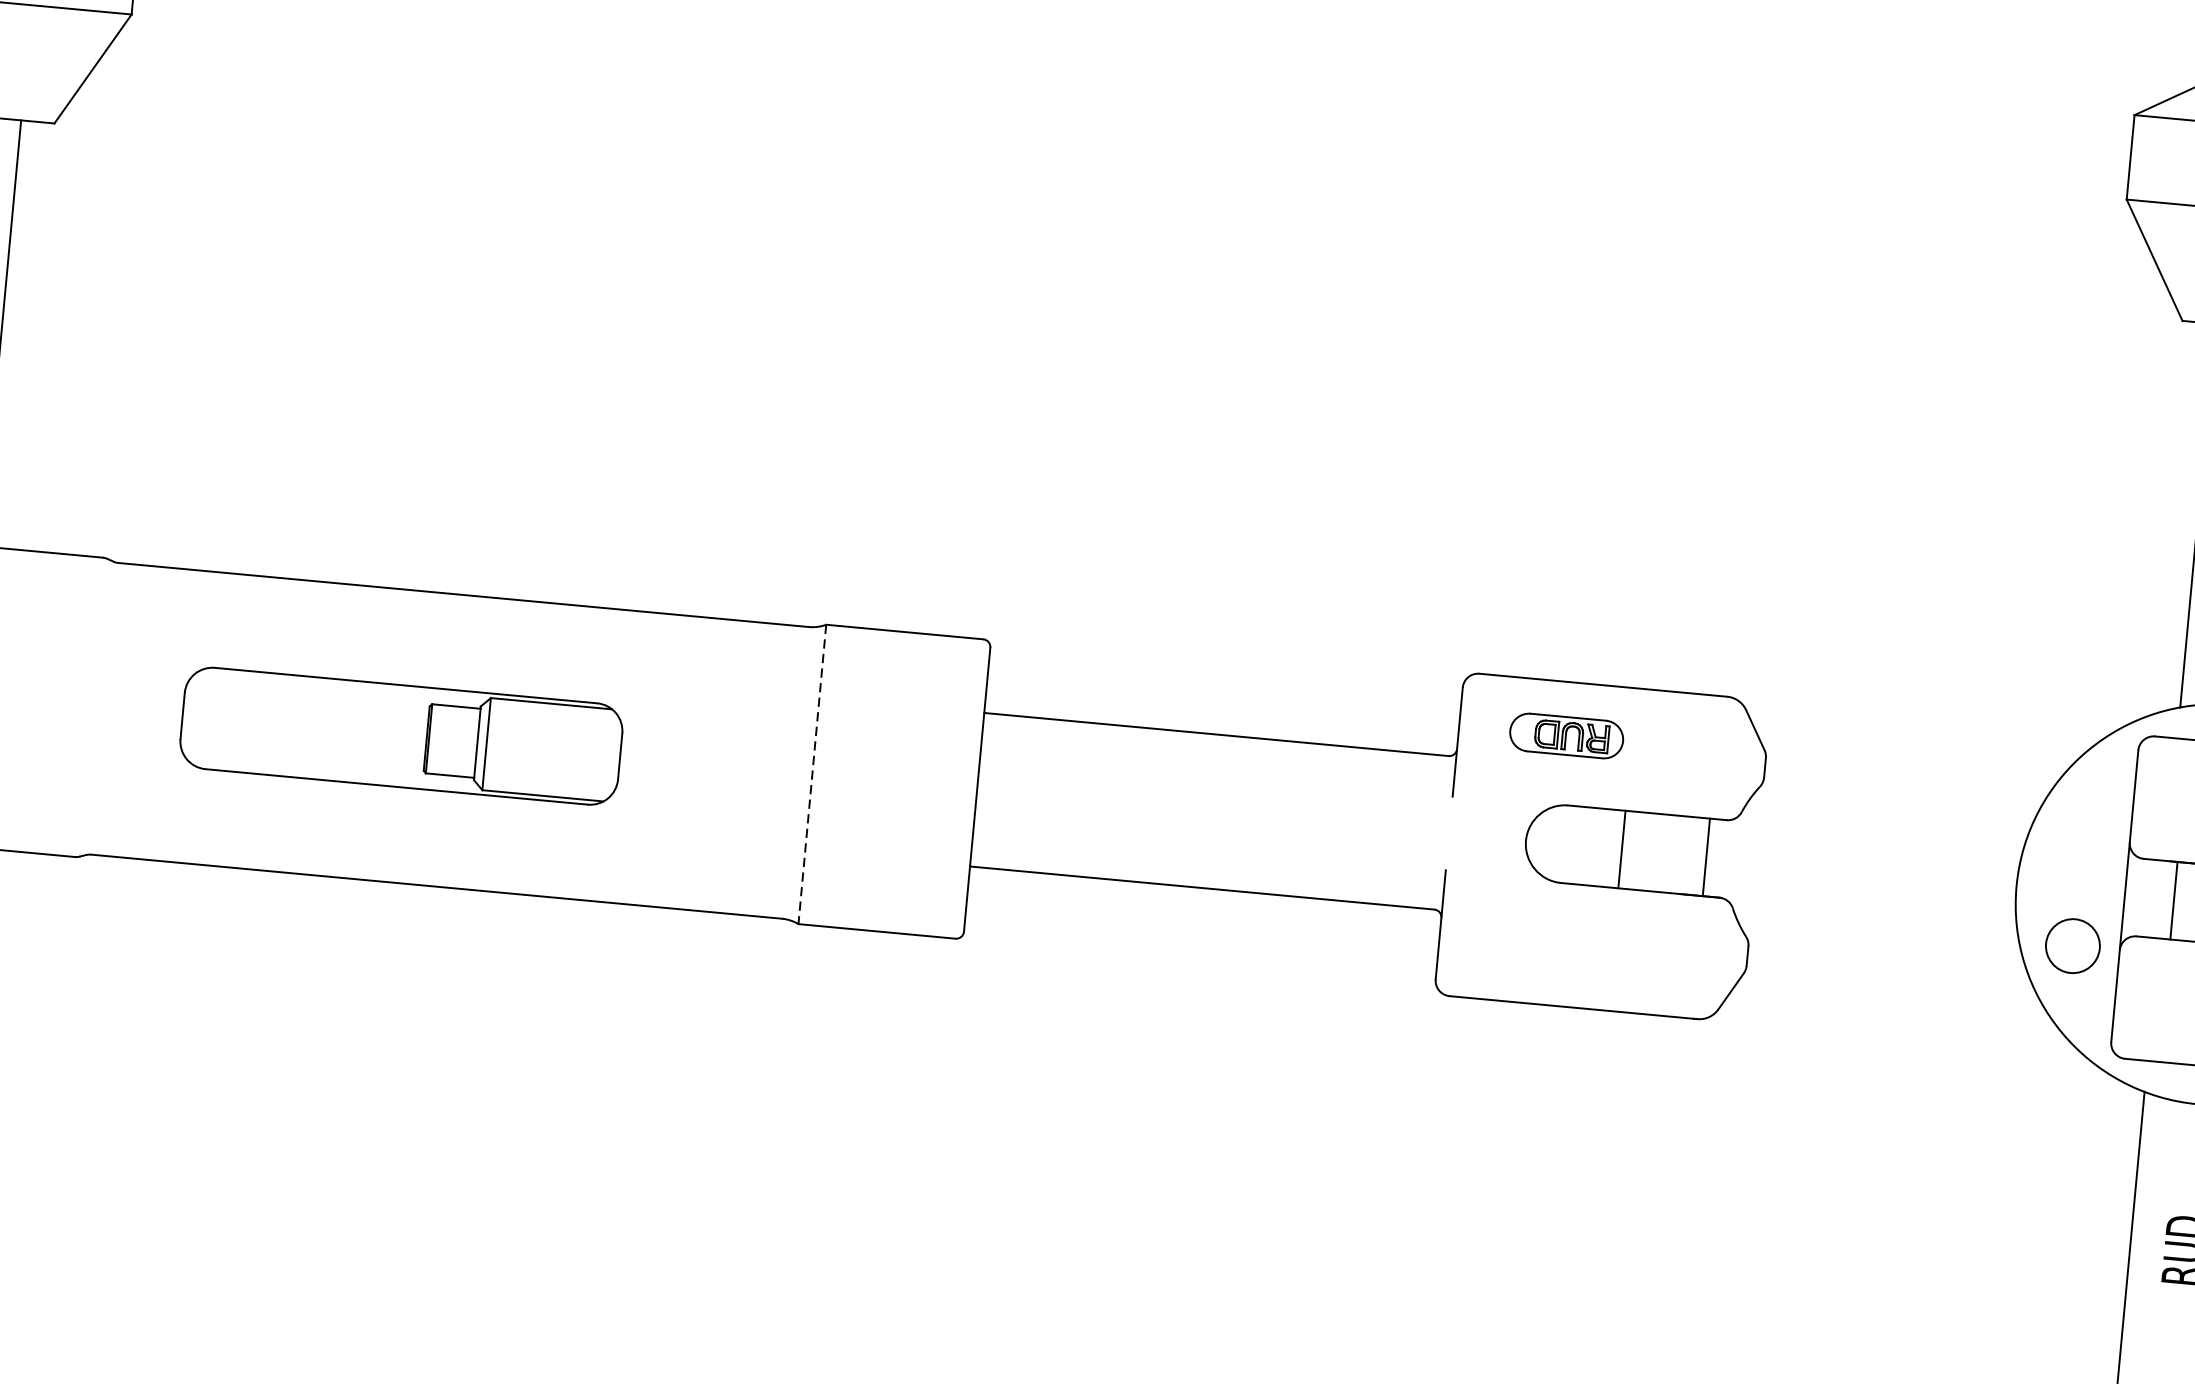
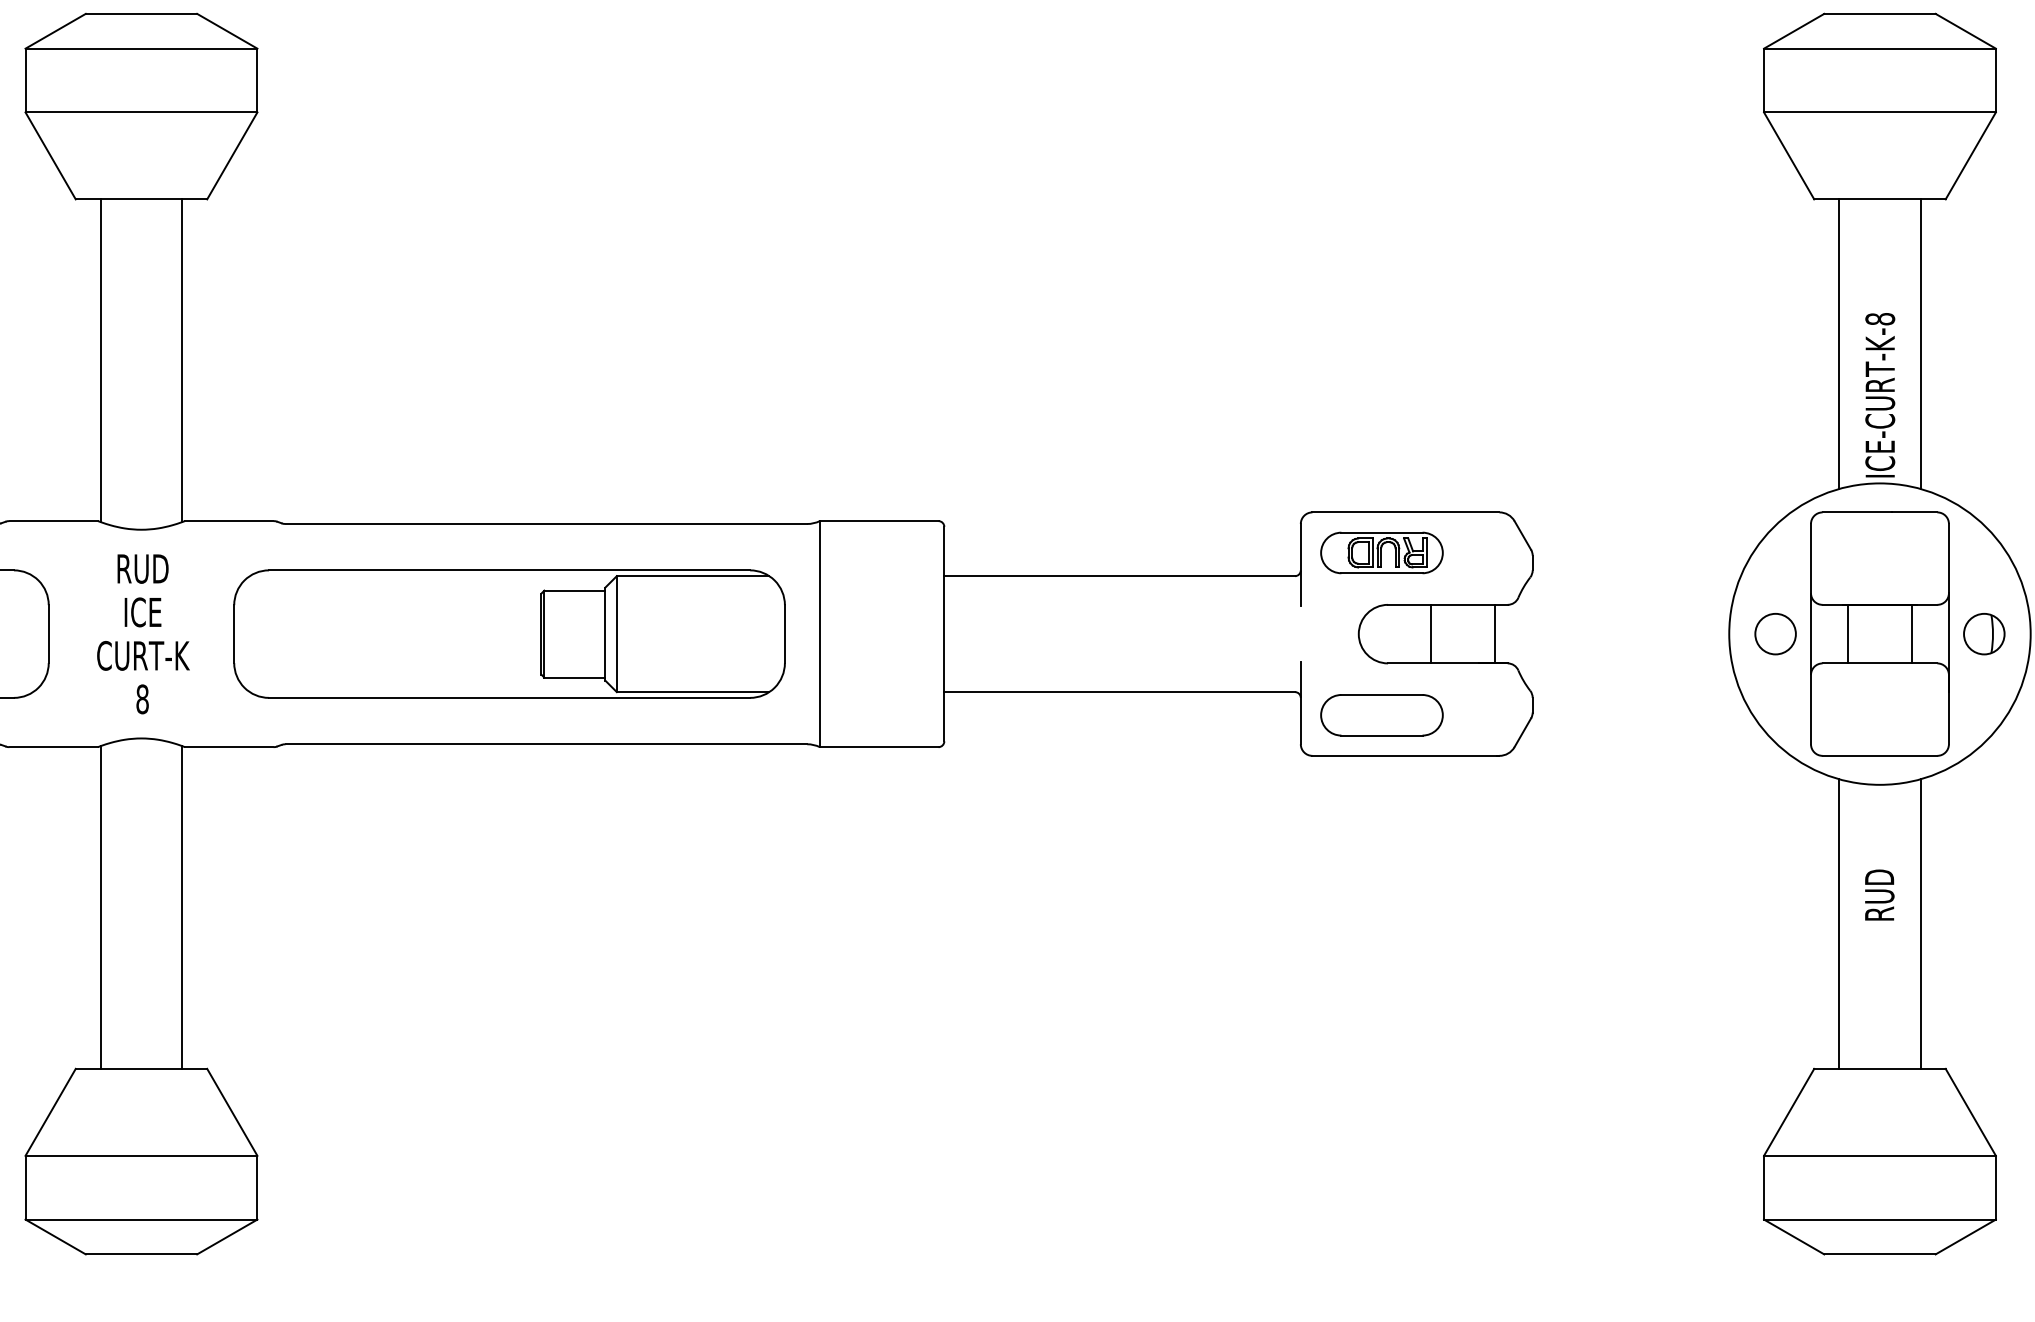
part: (401, 735) -> (509, 633), size x1.67
part: (1566, 735) -> (1381, 552), size x1.43
line: (811, 774) -> (819, 634), dashed -> solid
circle: (2072, 946) -> (1775, 634), moved
part: (1546, 951) -> (1381, 715), added

